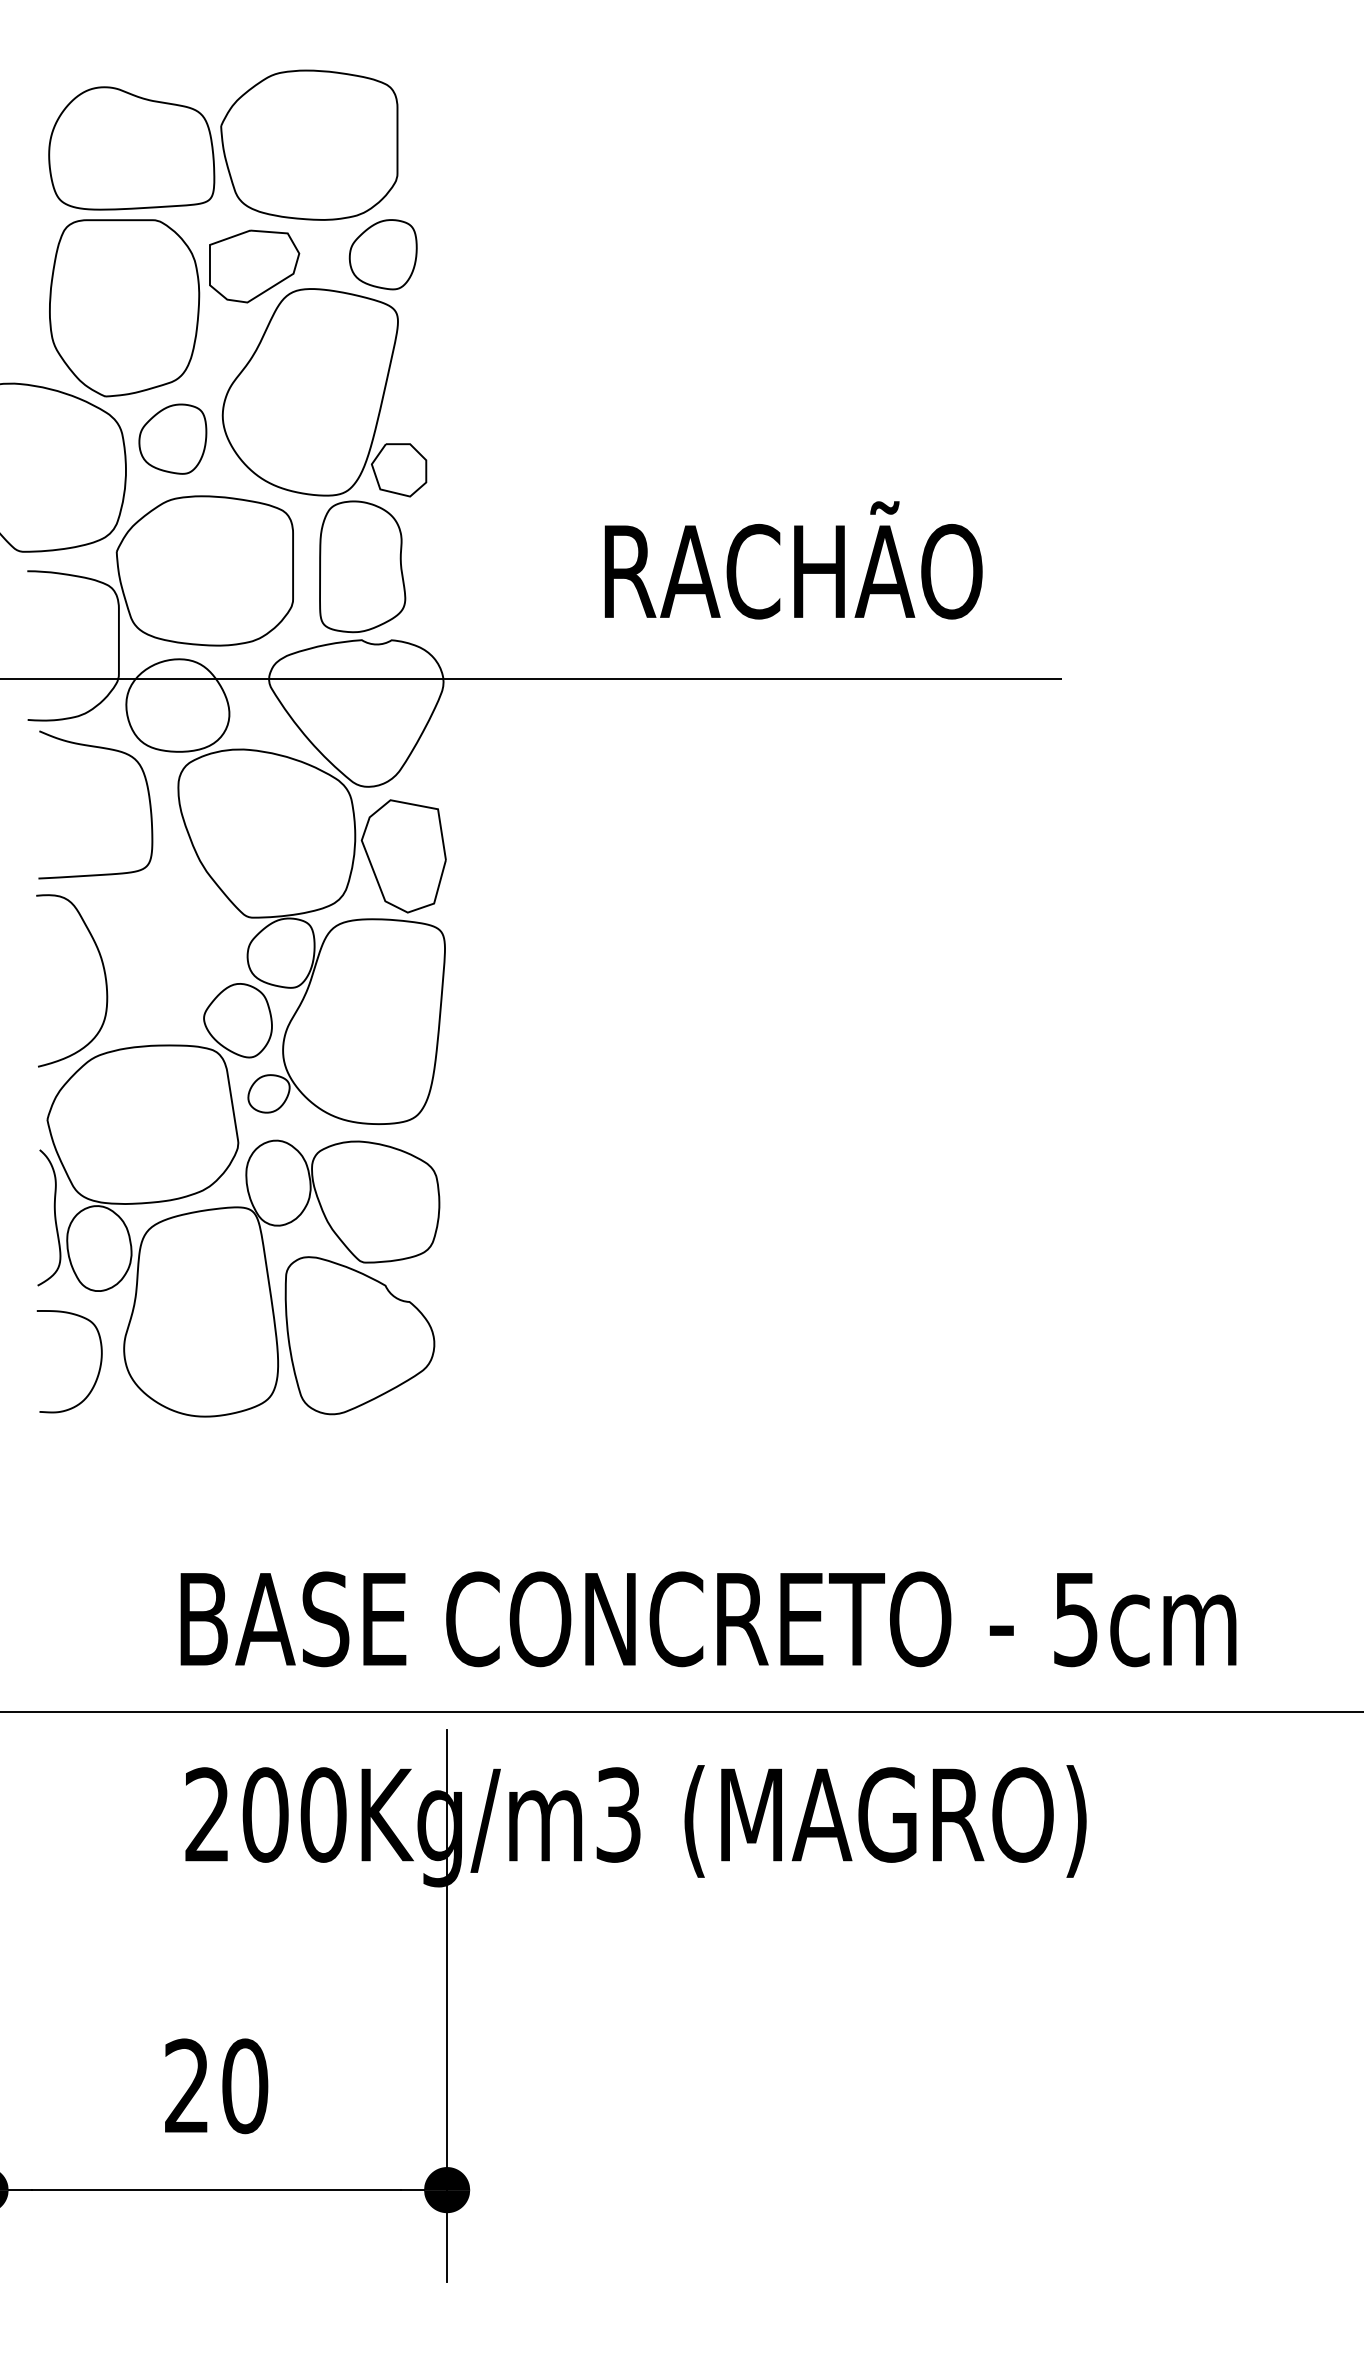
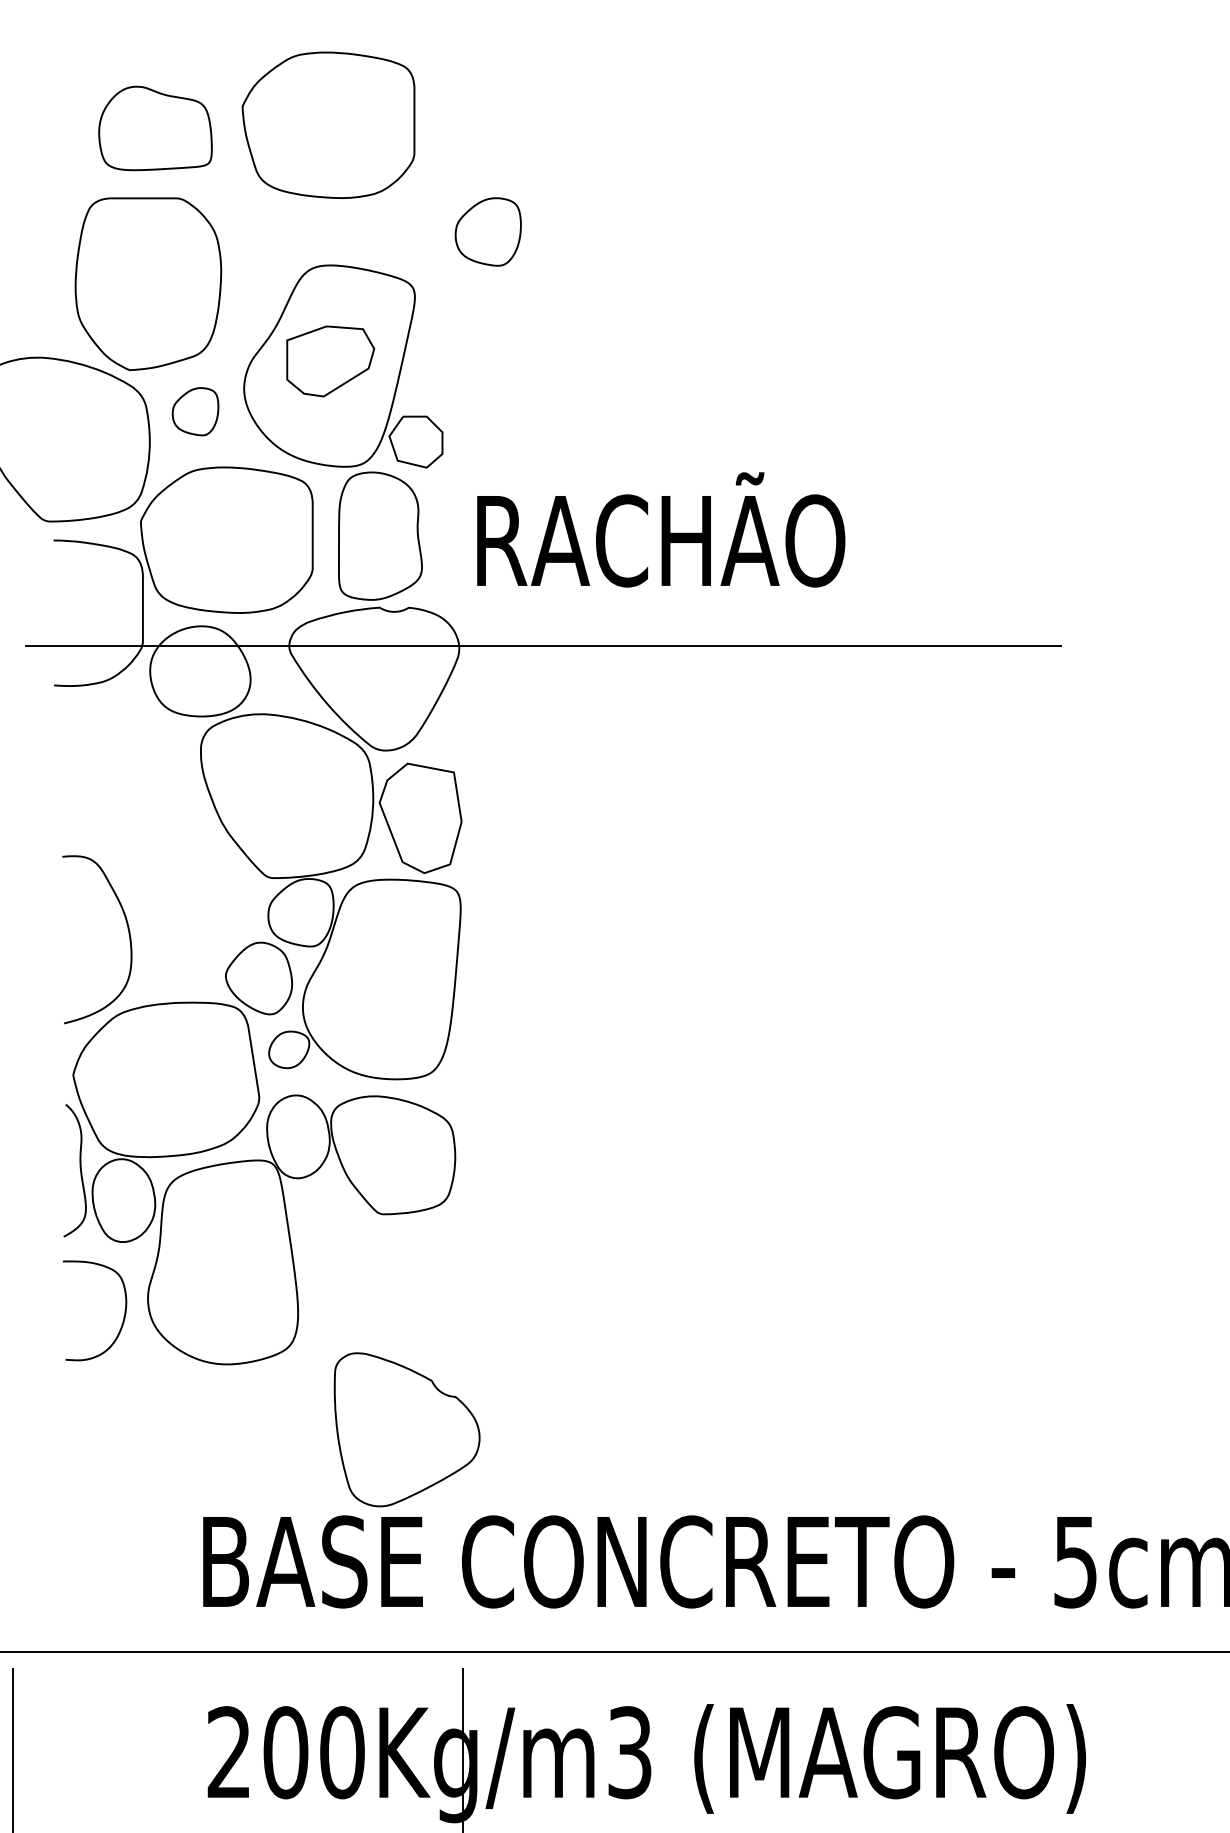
part: (131, 148) -> (155, 128), size x0.7
part: (382, 254) -> (487, 231), moved
part: (254, 266) -> (330, 361), moved
part: (172, 438) -> (195, 411), size x0.7
text: (793, 560) -> (661, 530), moved
curve: (148, 799) -> (171, 762), removed
part: (359, 1335) -> (406, 1429), moved

